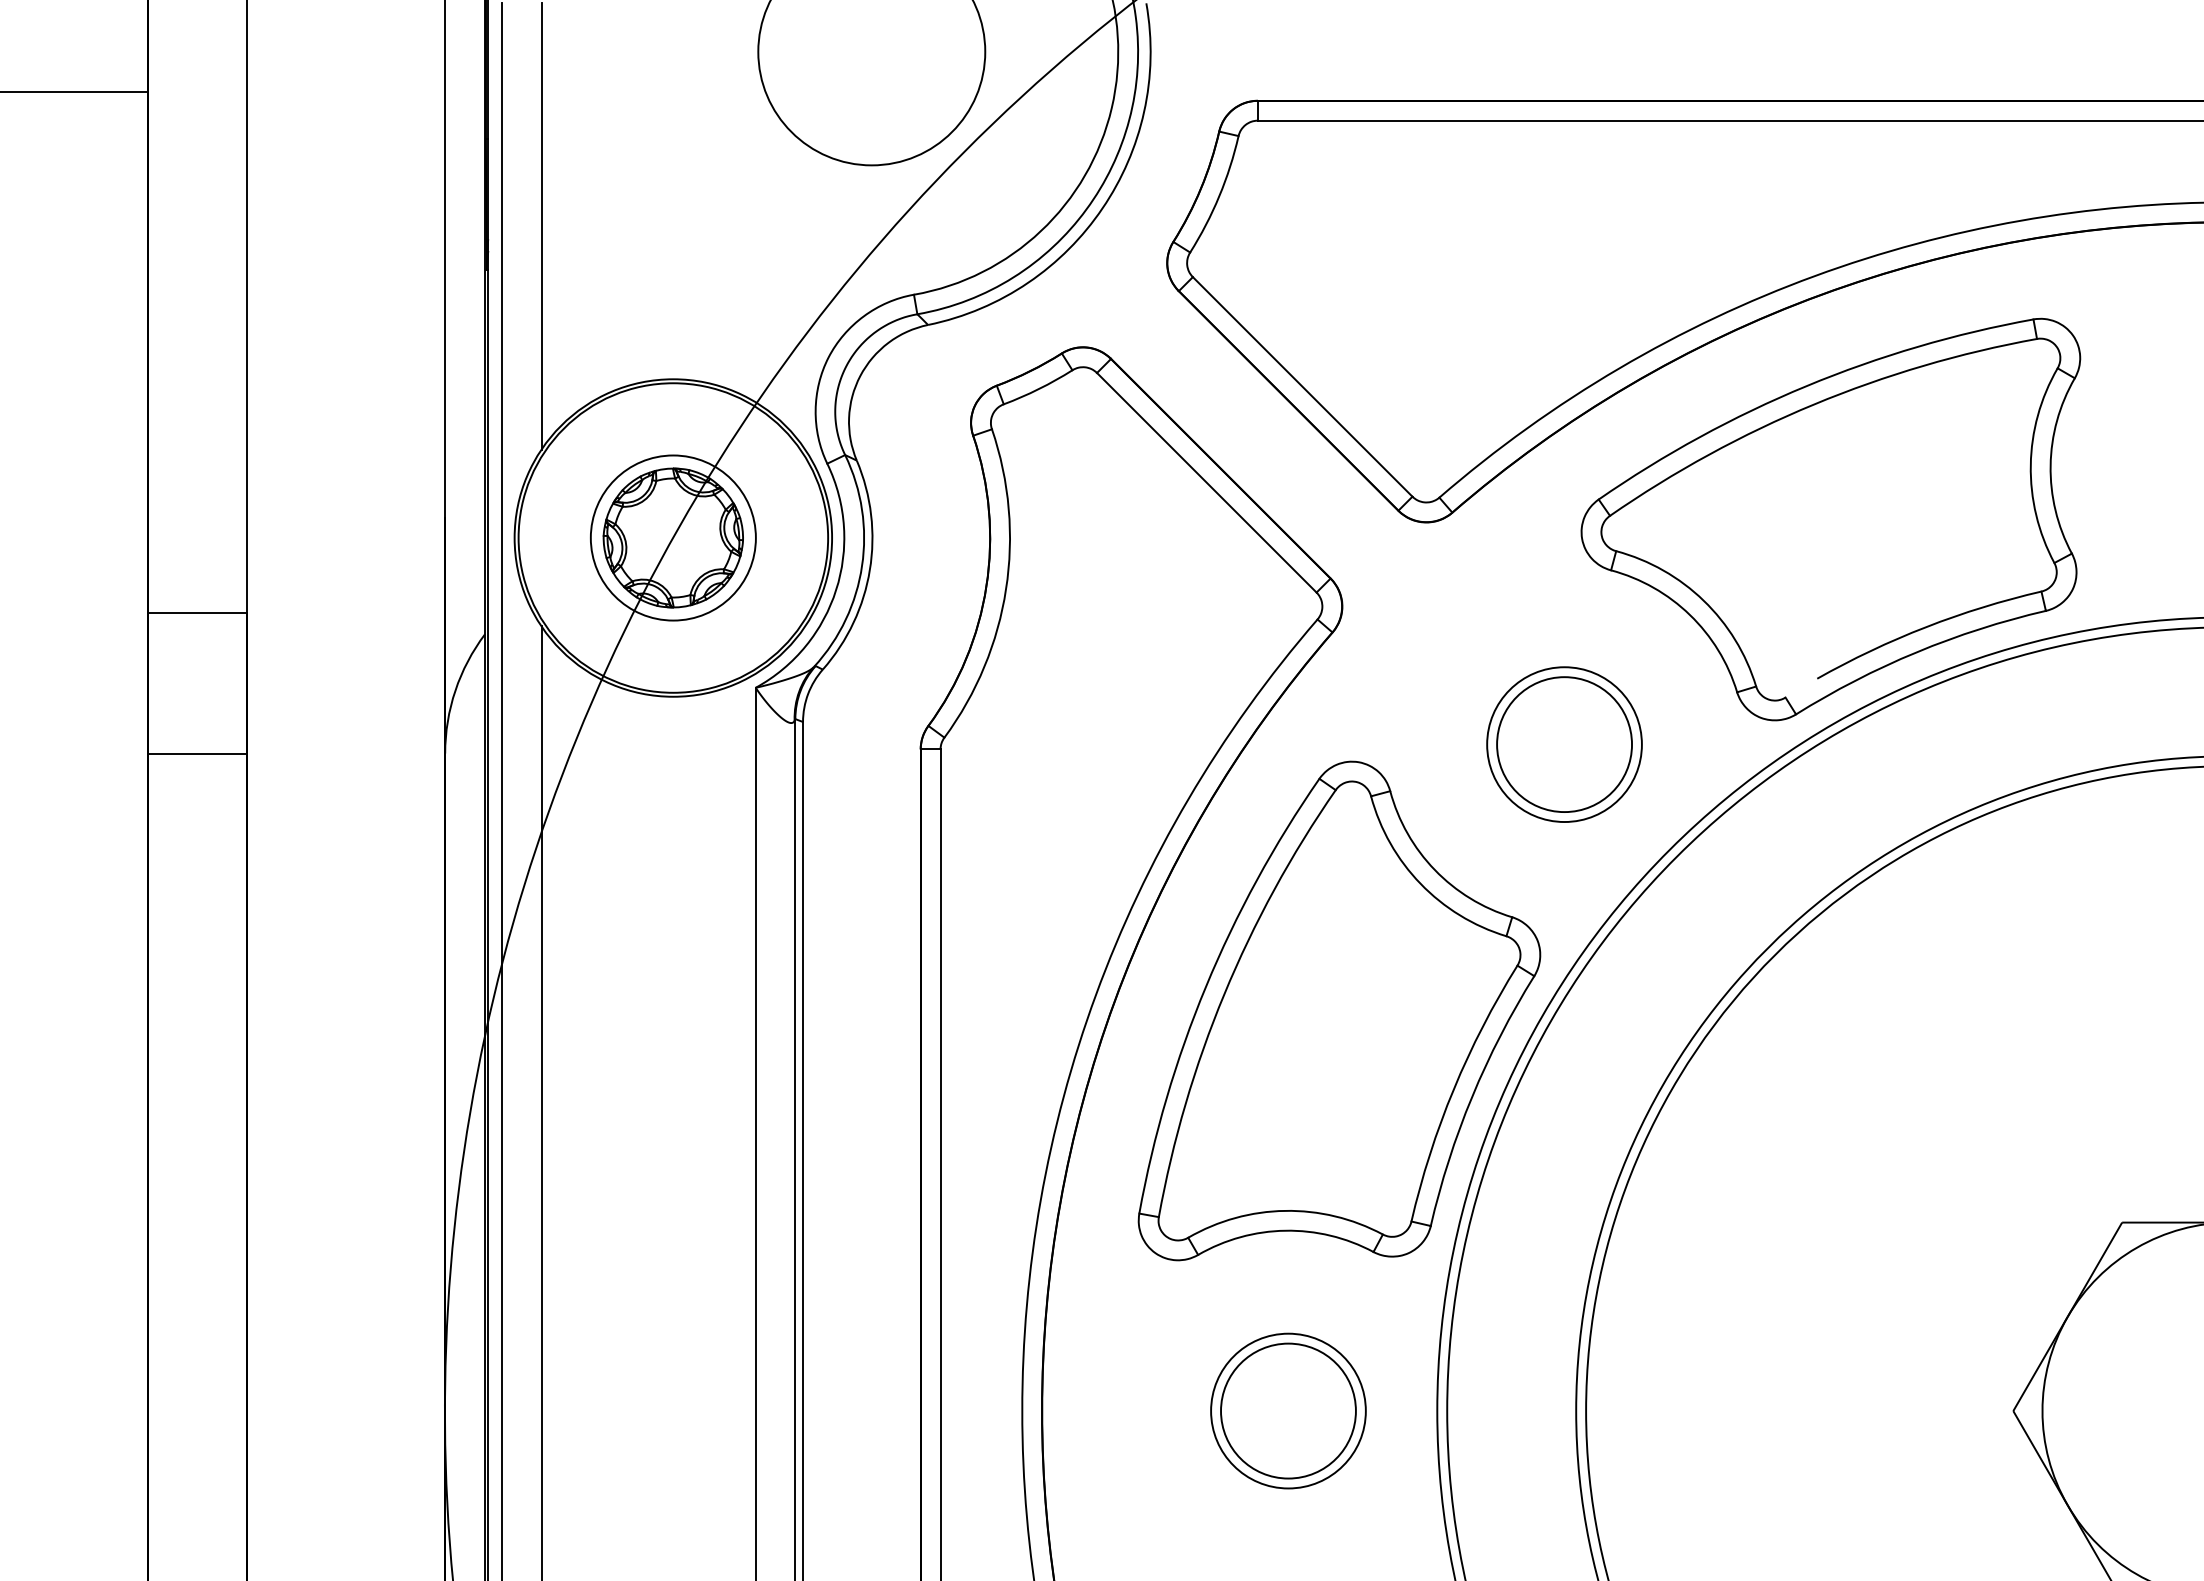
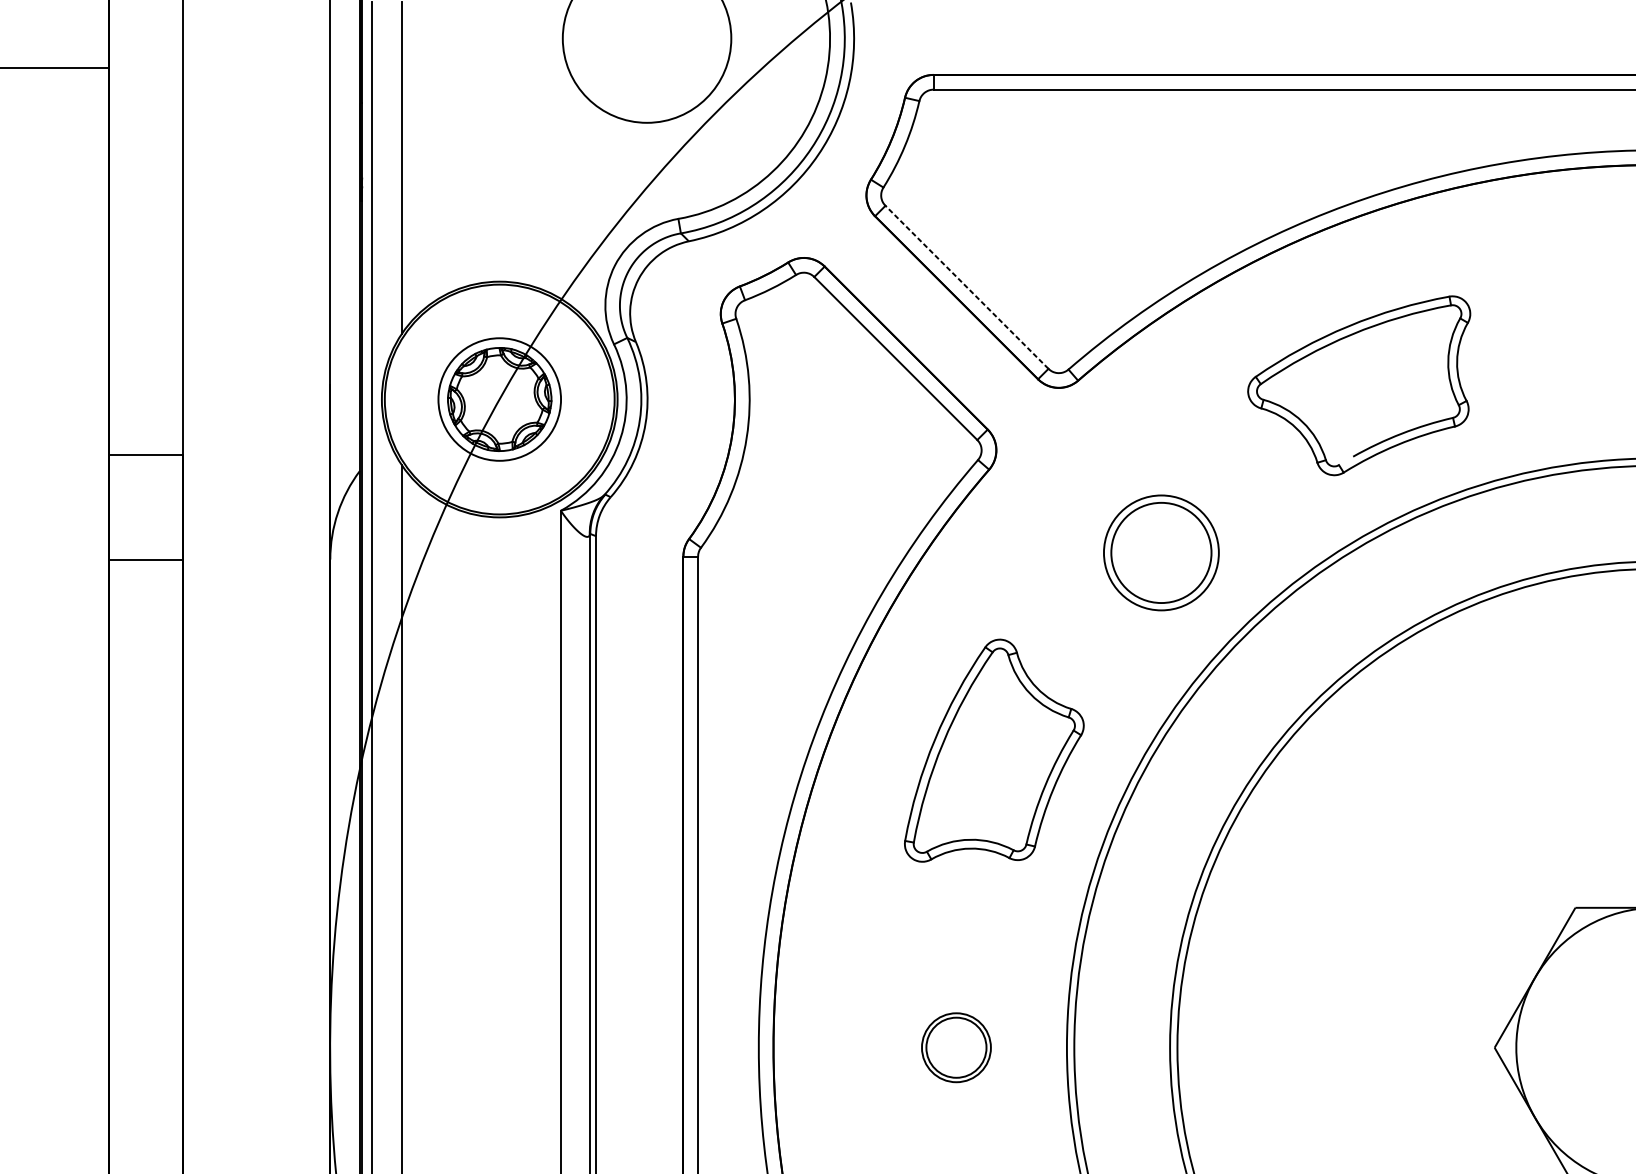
line: (1302, 386) -> (966, 287), solid -> dashed
part: (1830, 519) -> (1358, 385), size x0.6
part: (1339, 1010) -> (994, 750), size x0.6
part: (1288, 1410) -> (956, 1047), size x0.6

